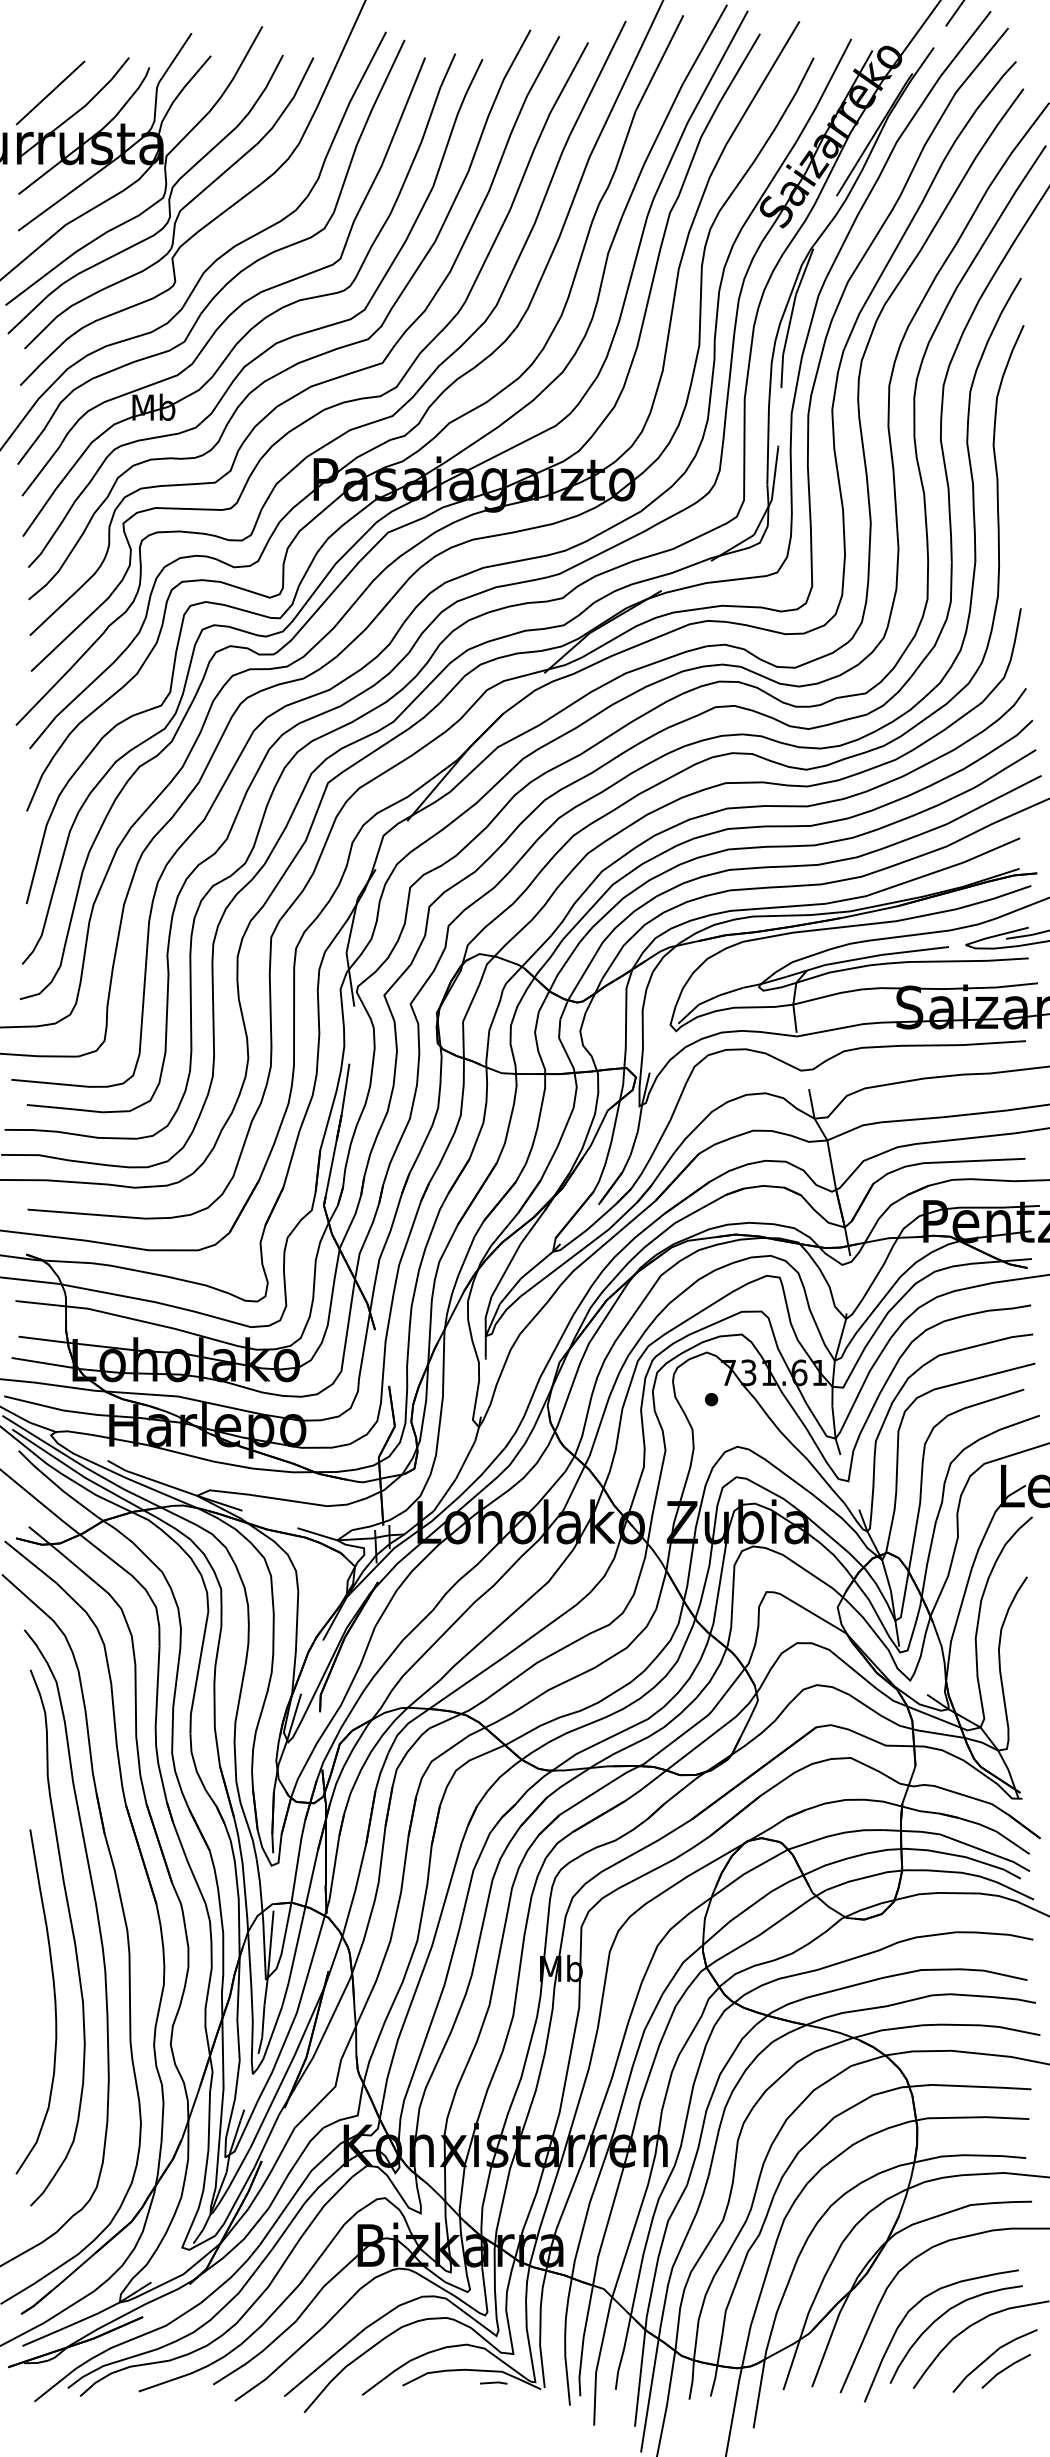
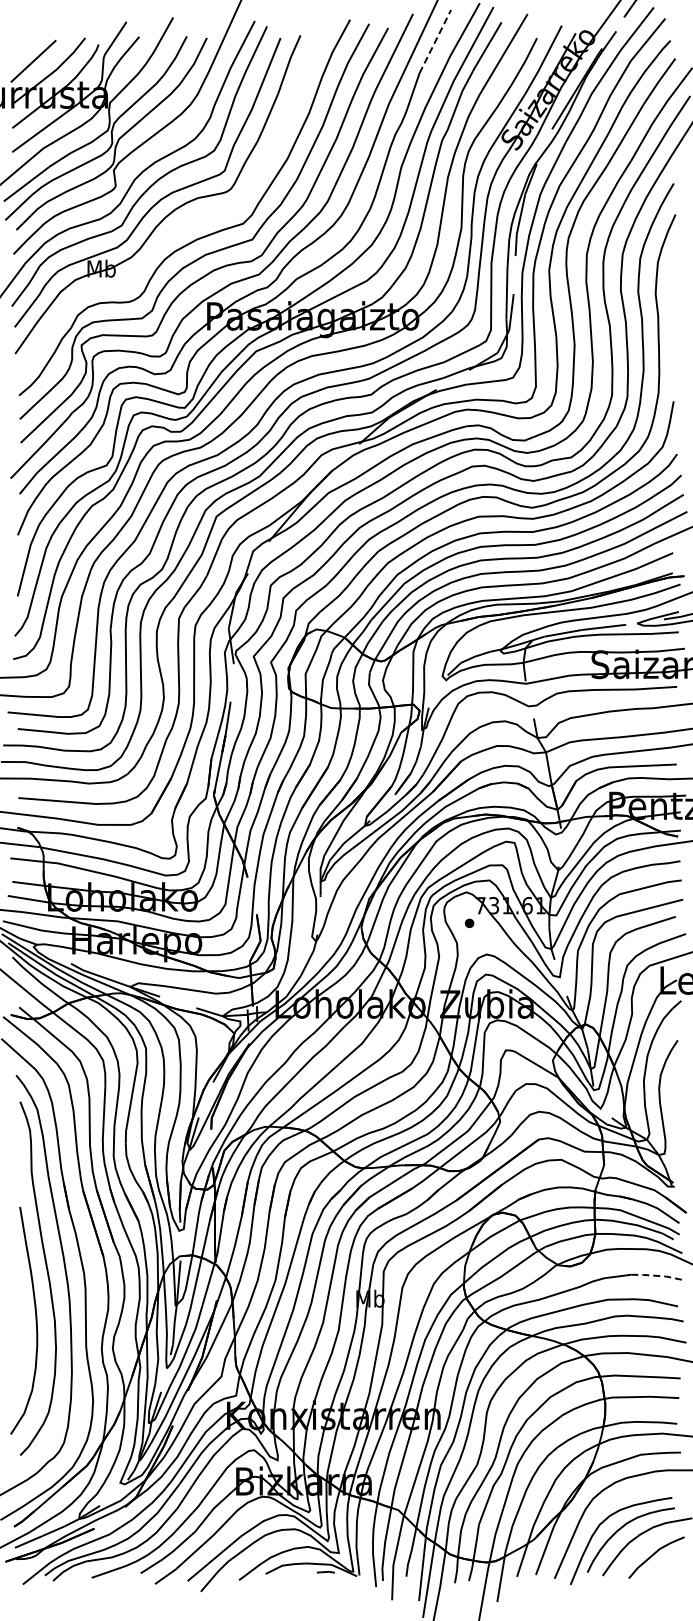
line: (659, 62) -> (435, 41), solid -> dashed
curve: (273, 343) -> (180, 226), removed
line: (994, 1933) -> (656, 1275), solid -> dashed
line: (1005, 2371) -> (663, 1564), removed

